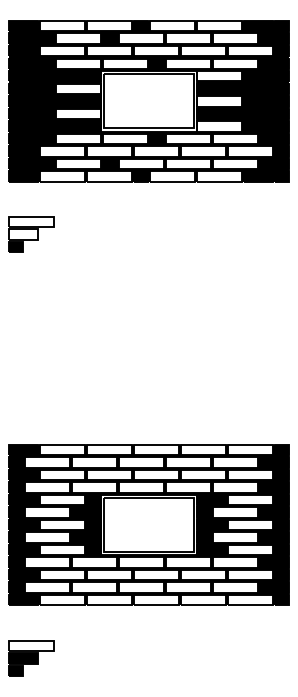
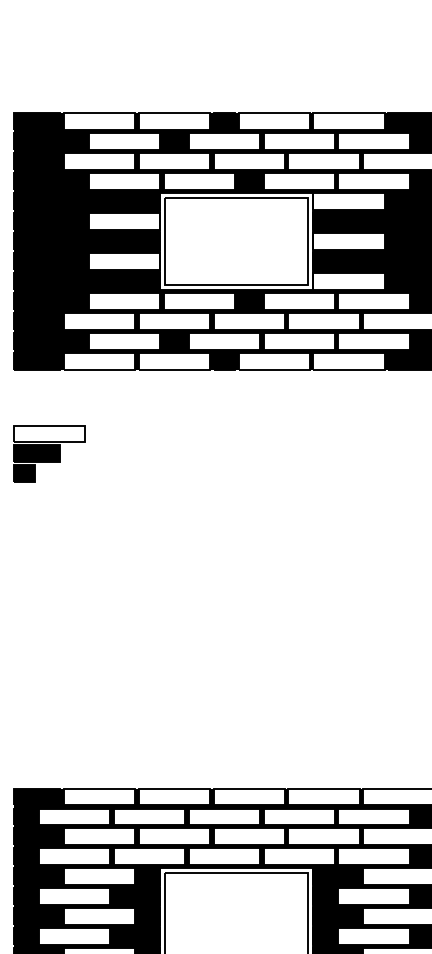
fill: (23, 234) -> (36, 453), added

